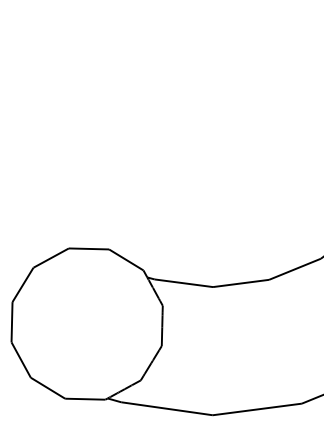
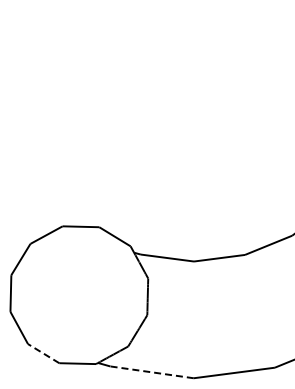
line: (47, 388) -> (43, 353), solid -> dashed
line: (166, 408) -> (151, 372), solid -> dashed

